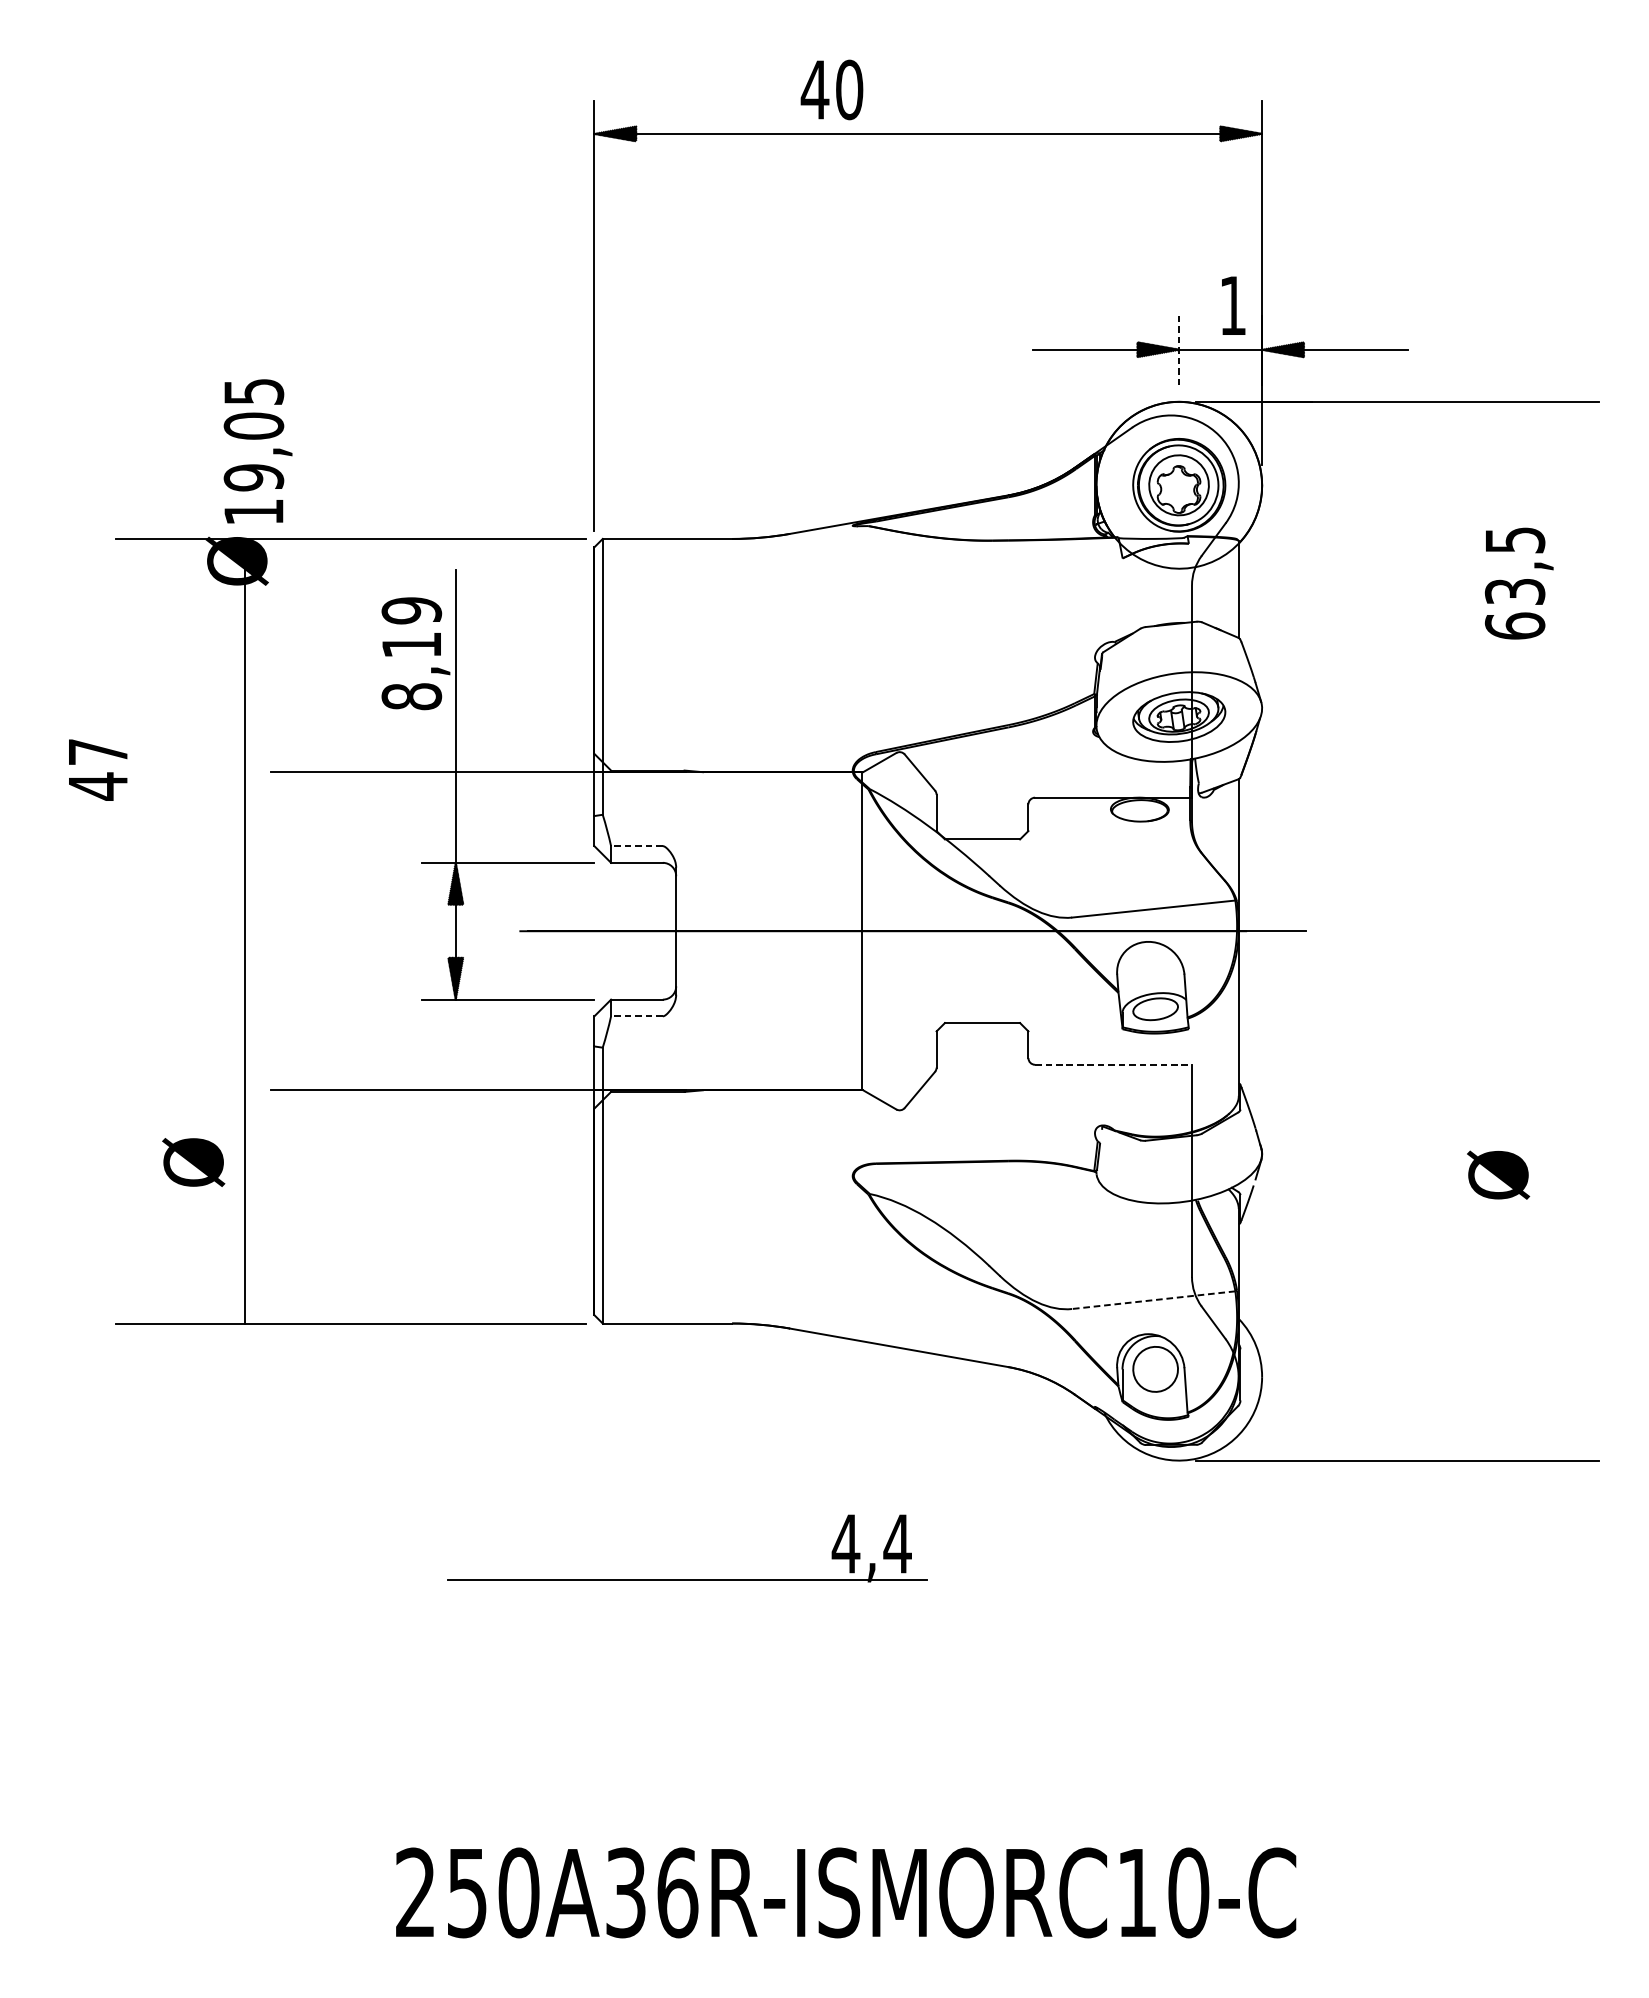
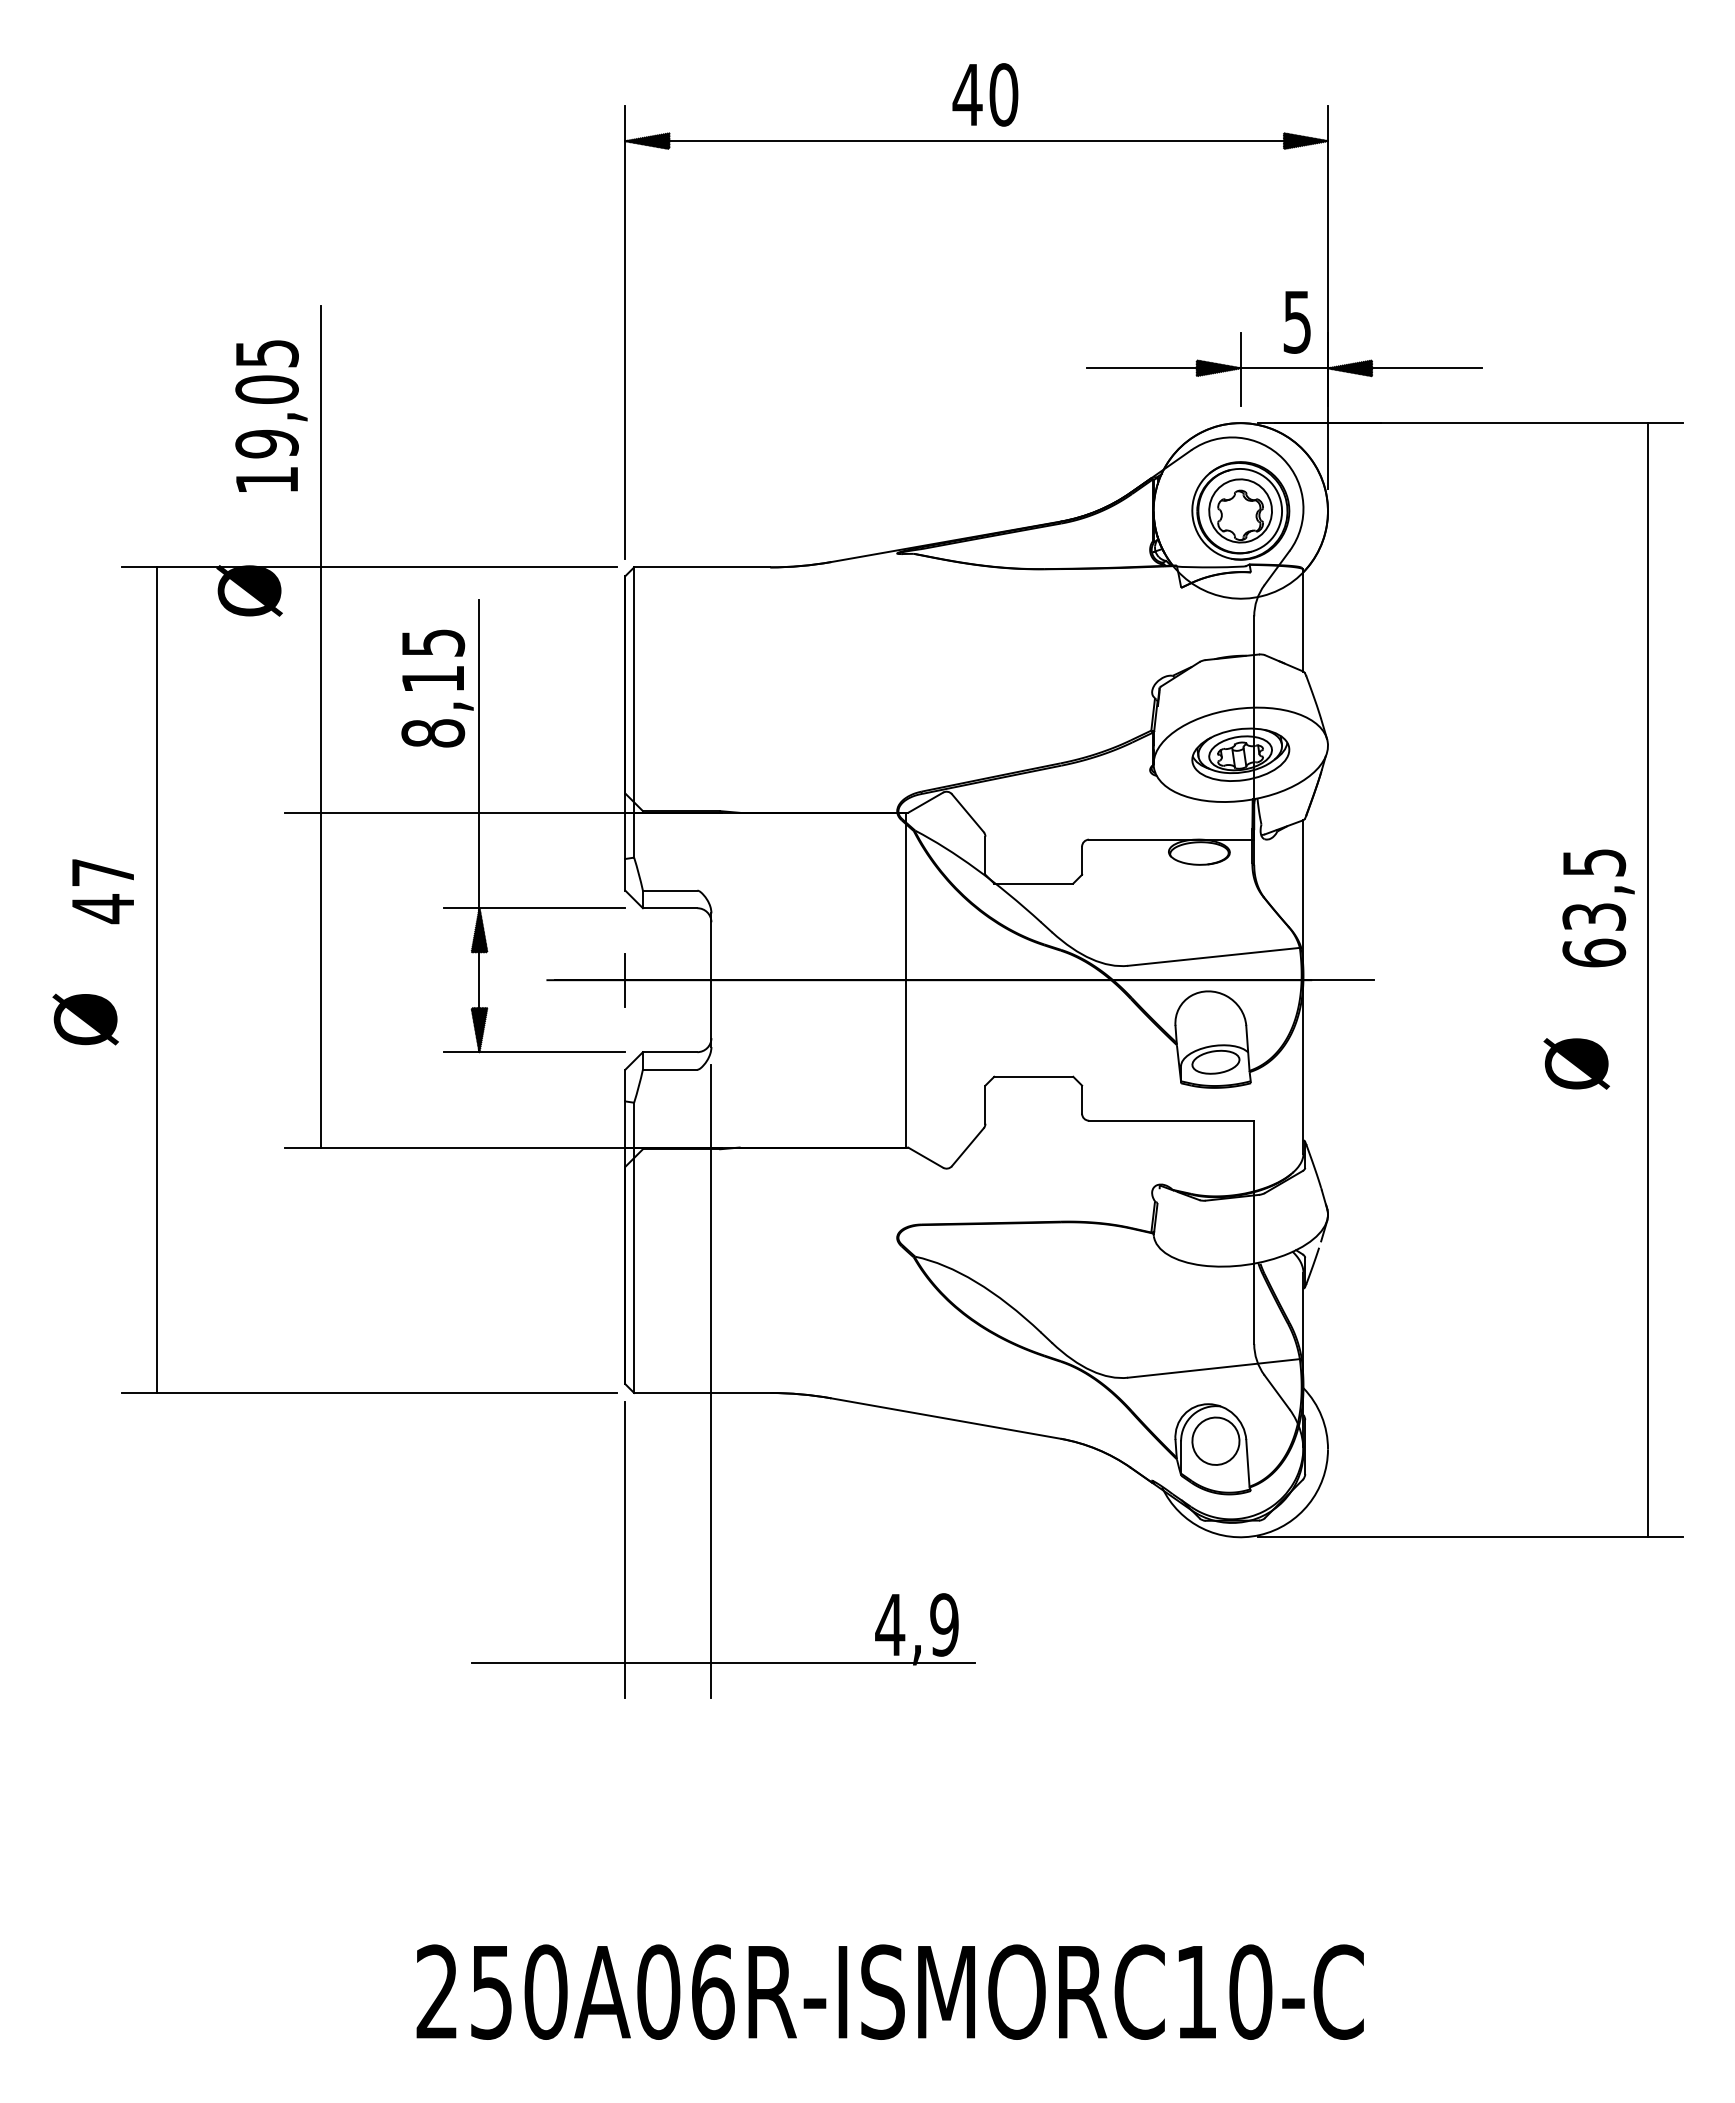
text: (832, 89) -> (985, 94), moved
text: (1232, 306) -> (1296, 322), 1 -> 5
line: (1178, 349) -> (1240, 368), dashed -> solid
text: (258, 450) -> (271, 415), moved
text: (1519, 583) -> (1598, 908), moved
text: (411, 610) -> (432, 642), 8,19 -> 8,15
line: (304, 690) -> (320, 726), added
text: (97, 769) -> (102, 891), moved
line: (636, 846) -> (669, 890), dashed -> solid
line: (244, 930) -> (156, 979), moved
line: (594, 930) -> (625, 979), added
line: (1565, 931) -> (1647, 980), added
line: (636, 1016) -> (669, 1069), dashed -> solid
line: (1113, 1064) -> (1171, 1120), dashed -> solid
text: (193, 1162) -> (85, 1019), moved
text: (1498, 1174) -> (1576, 1063), moved
line: (1153, 1300) -> (1213, 1368), dashed -> solid
line: (676, 1312) -> (711, 1381), added
line: (594, 1472) -> (625, 1549), added
text: (897, 1543) -> (944, 1624), 4,4 -> 4,9
text: (625, 1892) -> (658, 1991), 250A36R-ISMORC10-C -> 250A06R-ISMORC10-C

